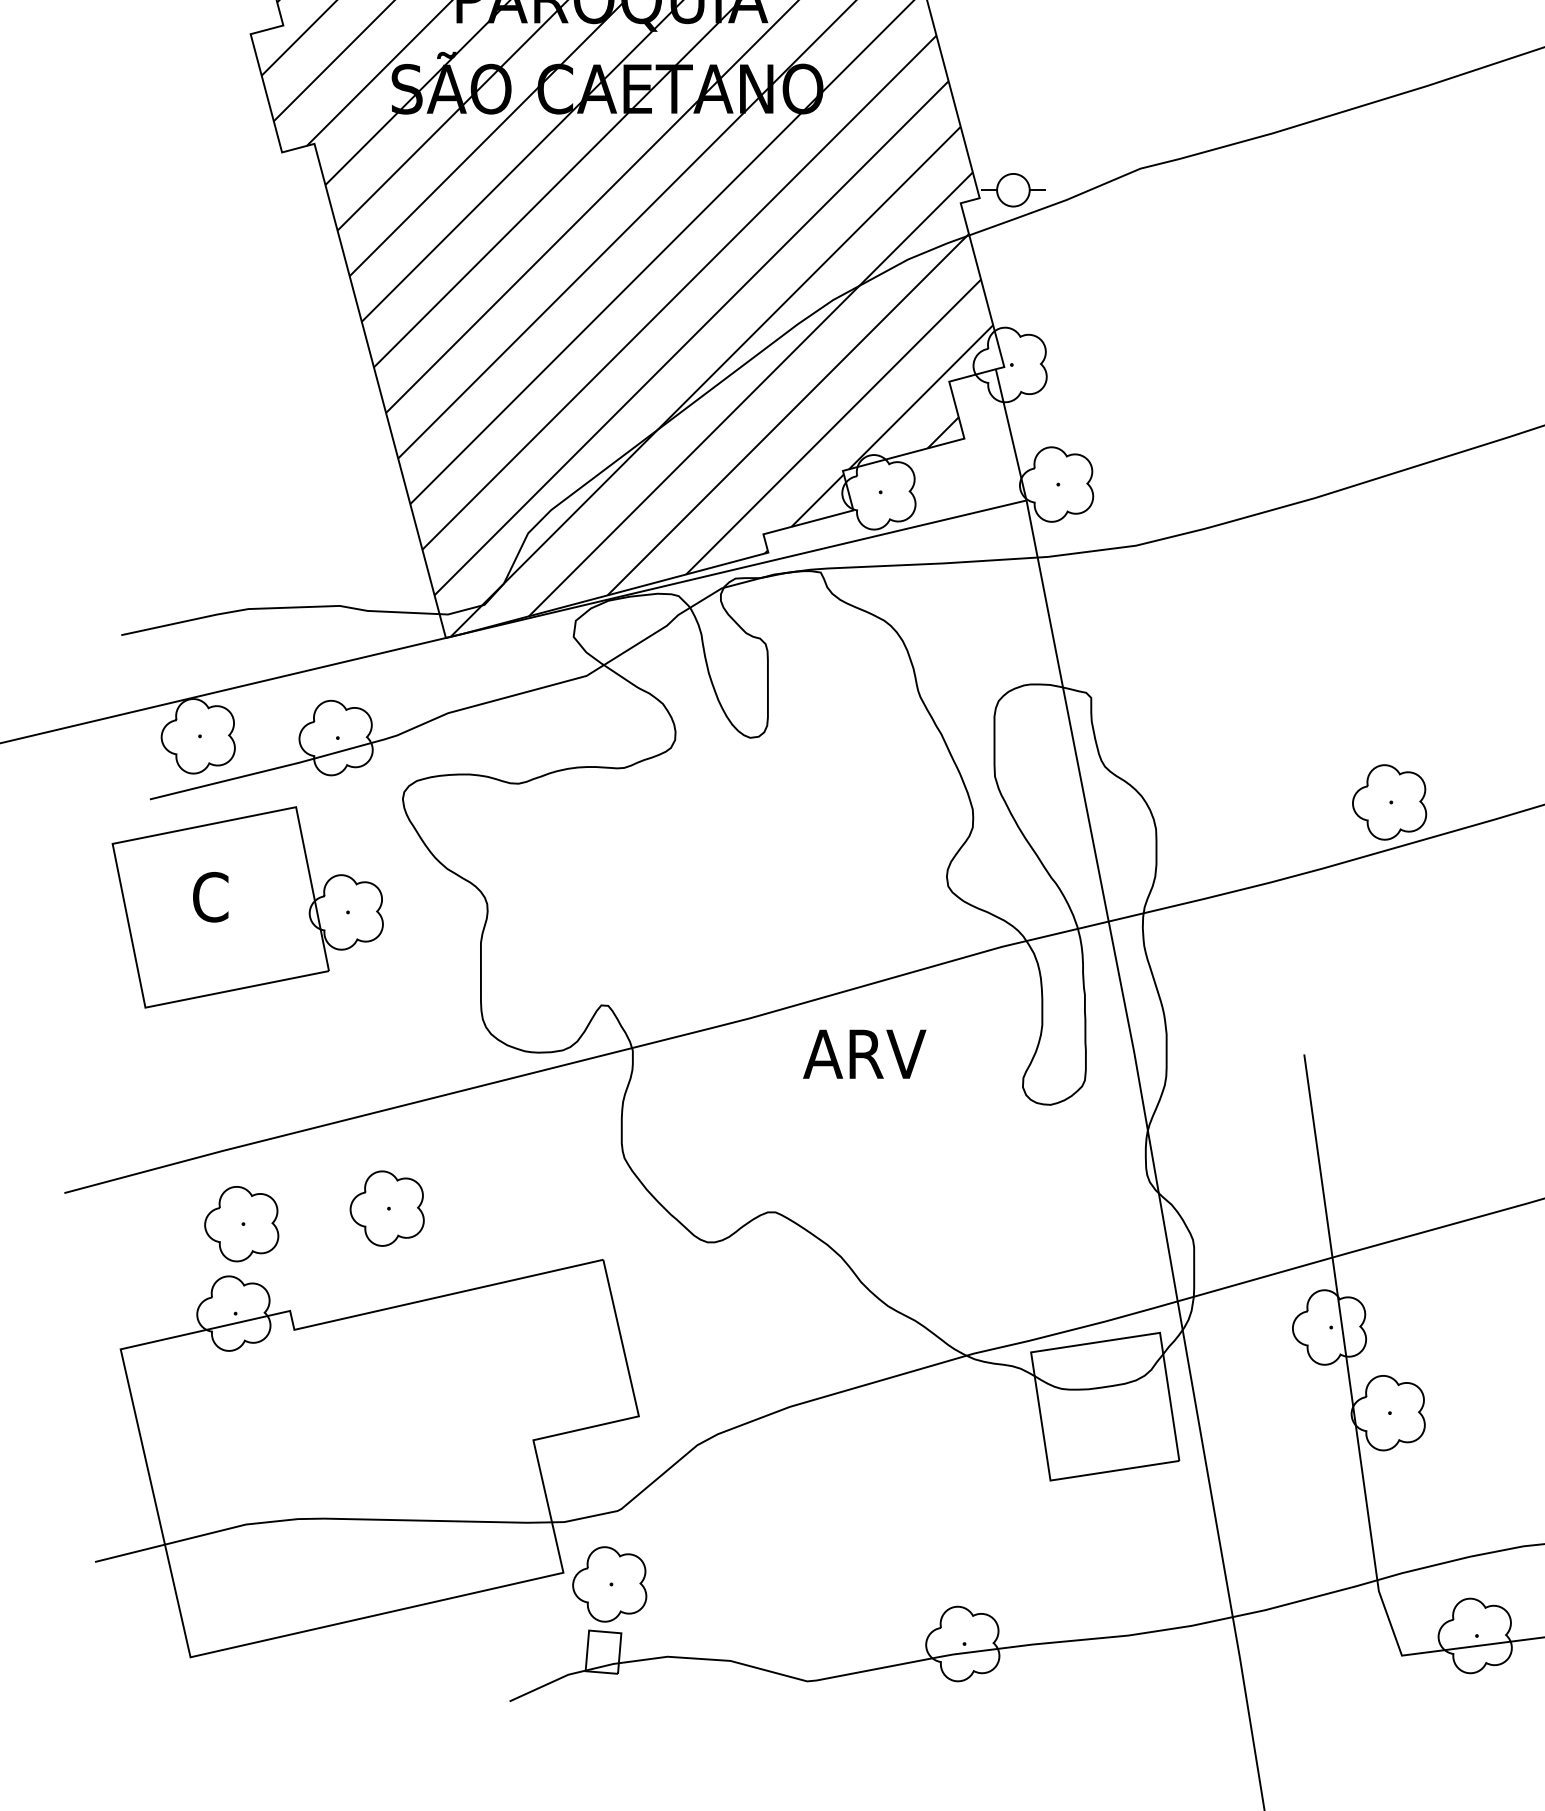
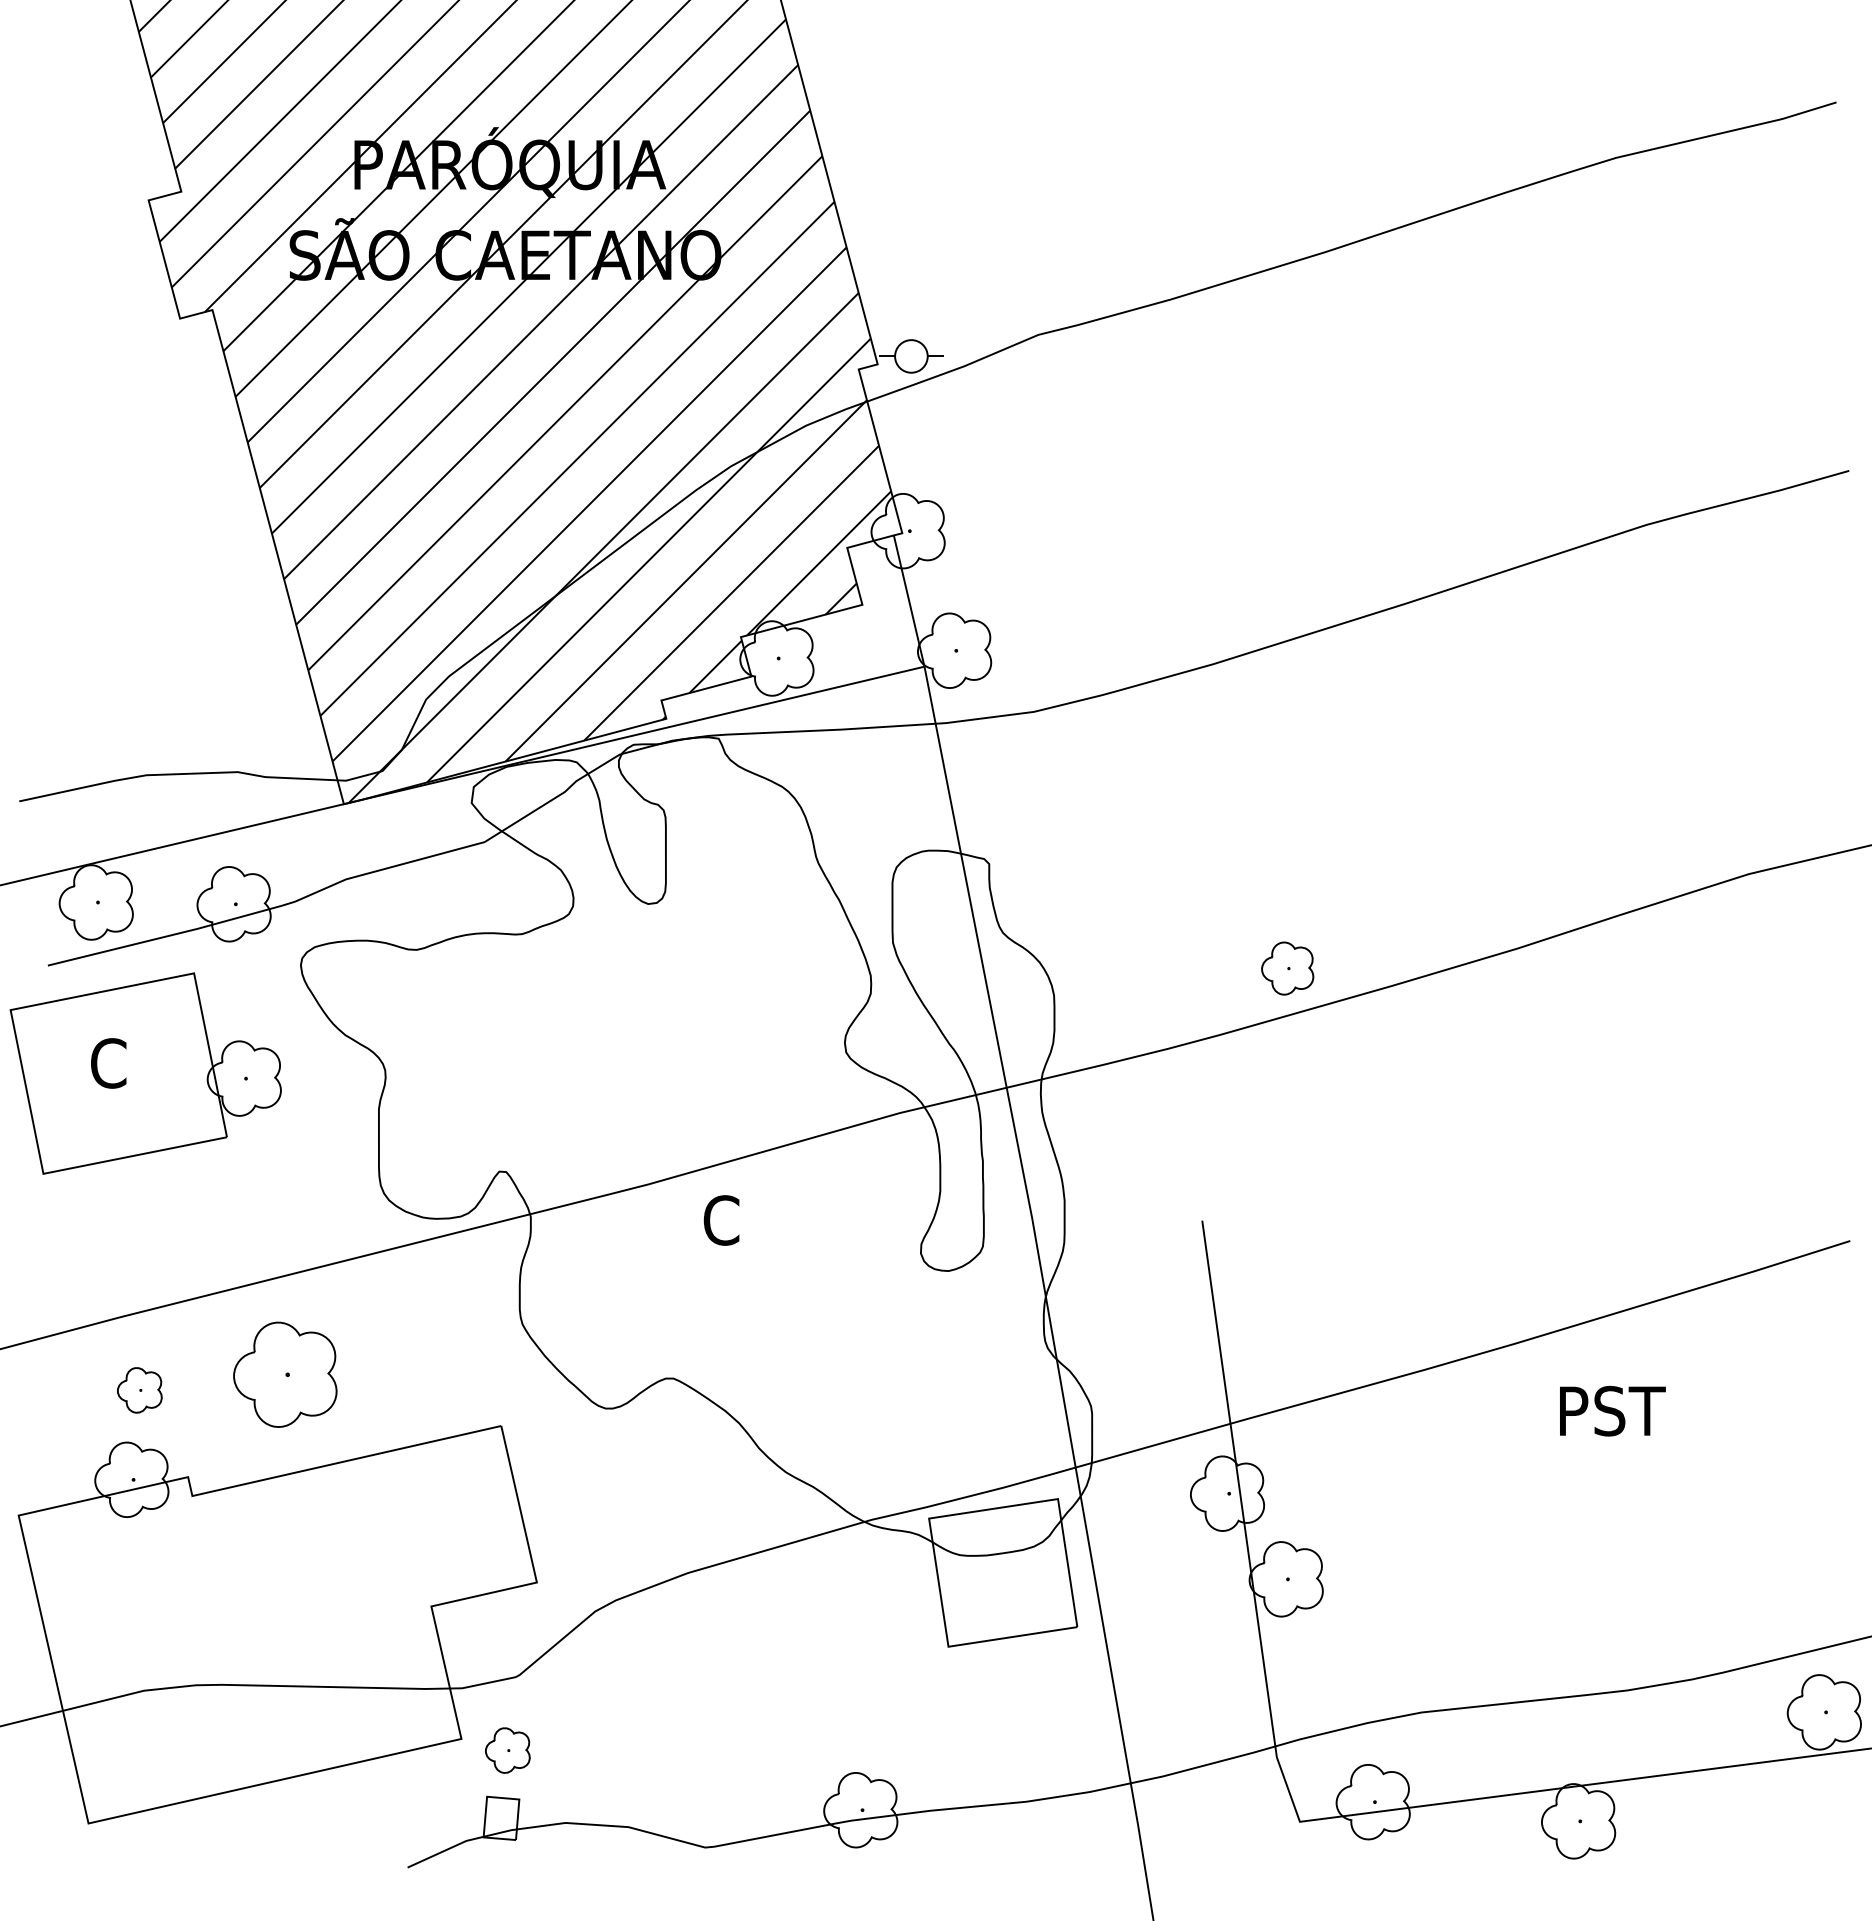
part: (1389, 802) -> (1287, 968), size x0.7
text: (864, 1054) -> (762, 1220), ARV -> C
part: (386, 1208) -> (284, 1374), size x1.4
part: (241, 1224) -> (139, 1390), size x0.6
part: (609, 1584) -> (507, 1750), size x0.6

